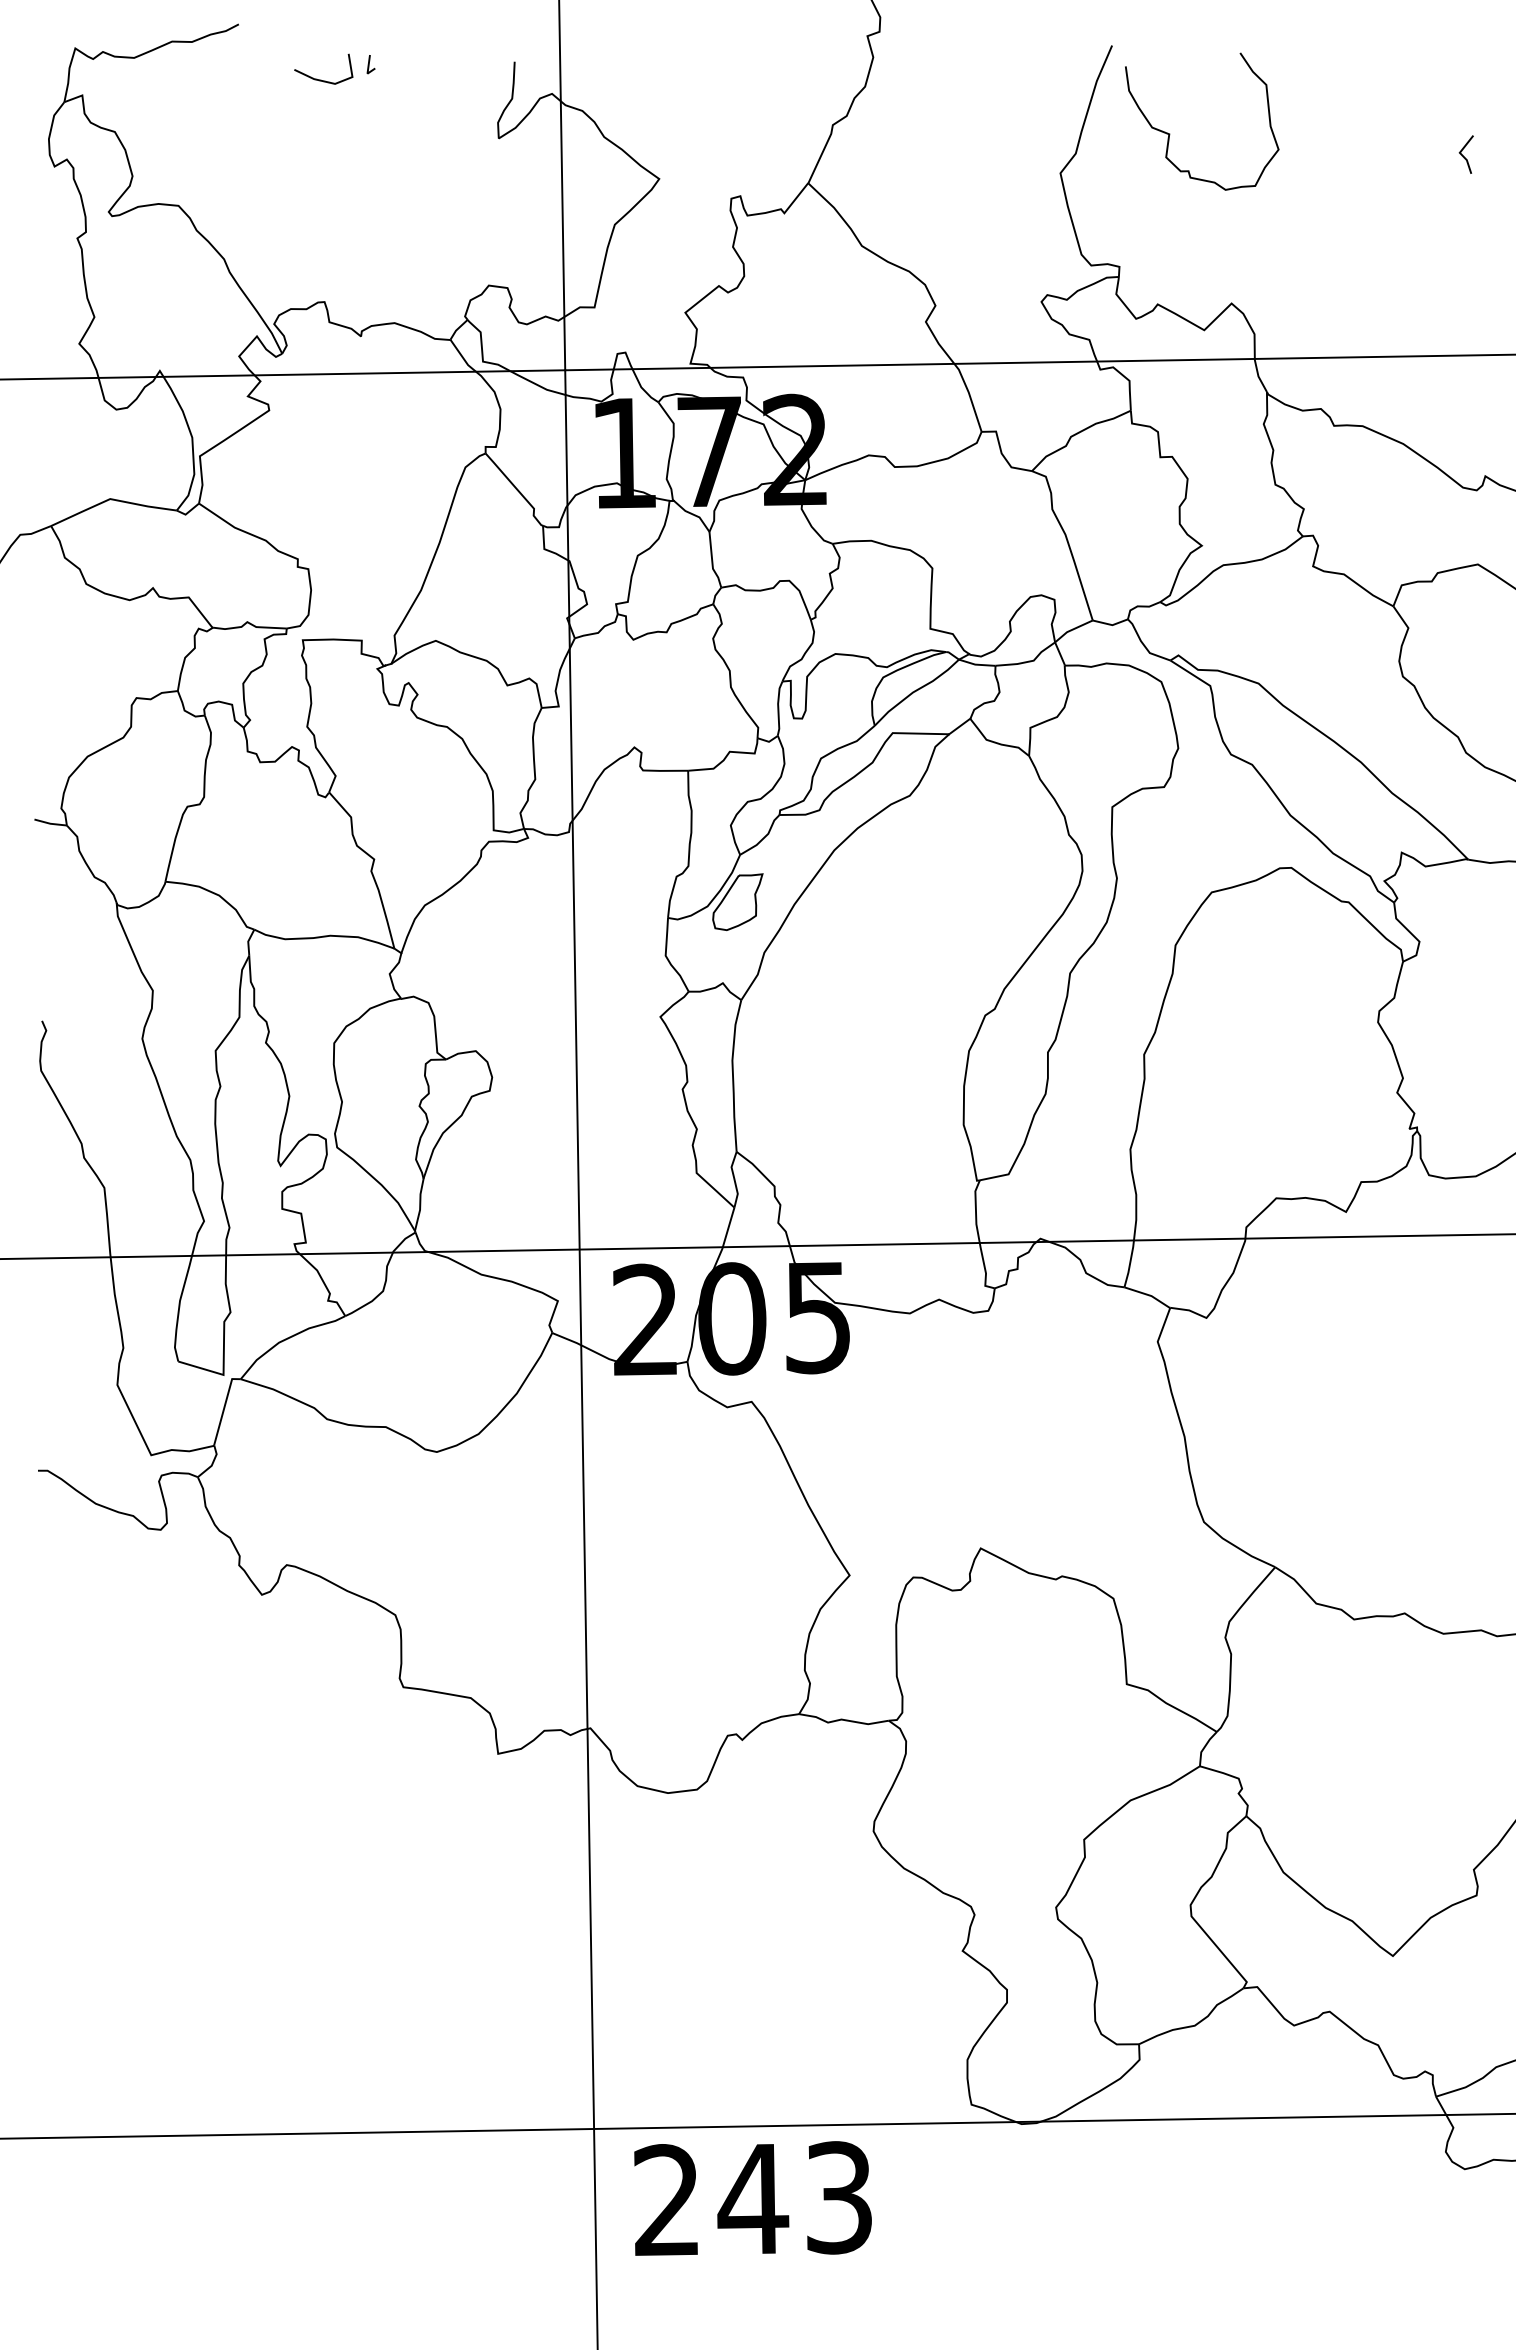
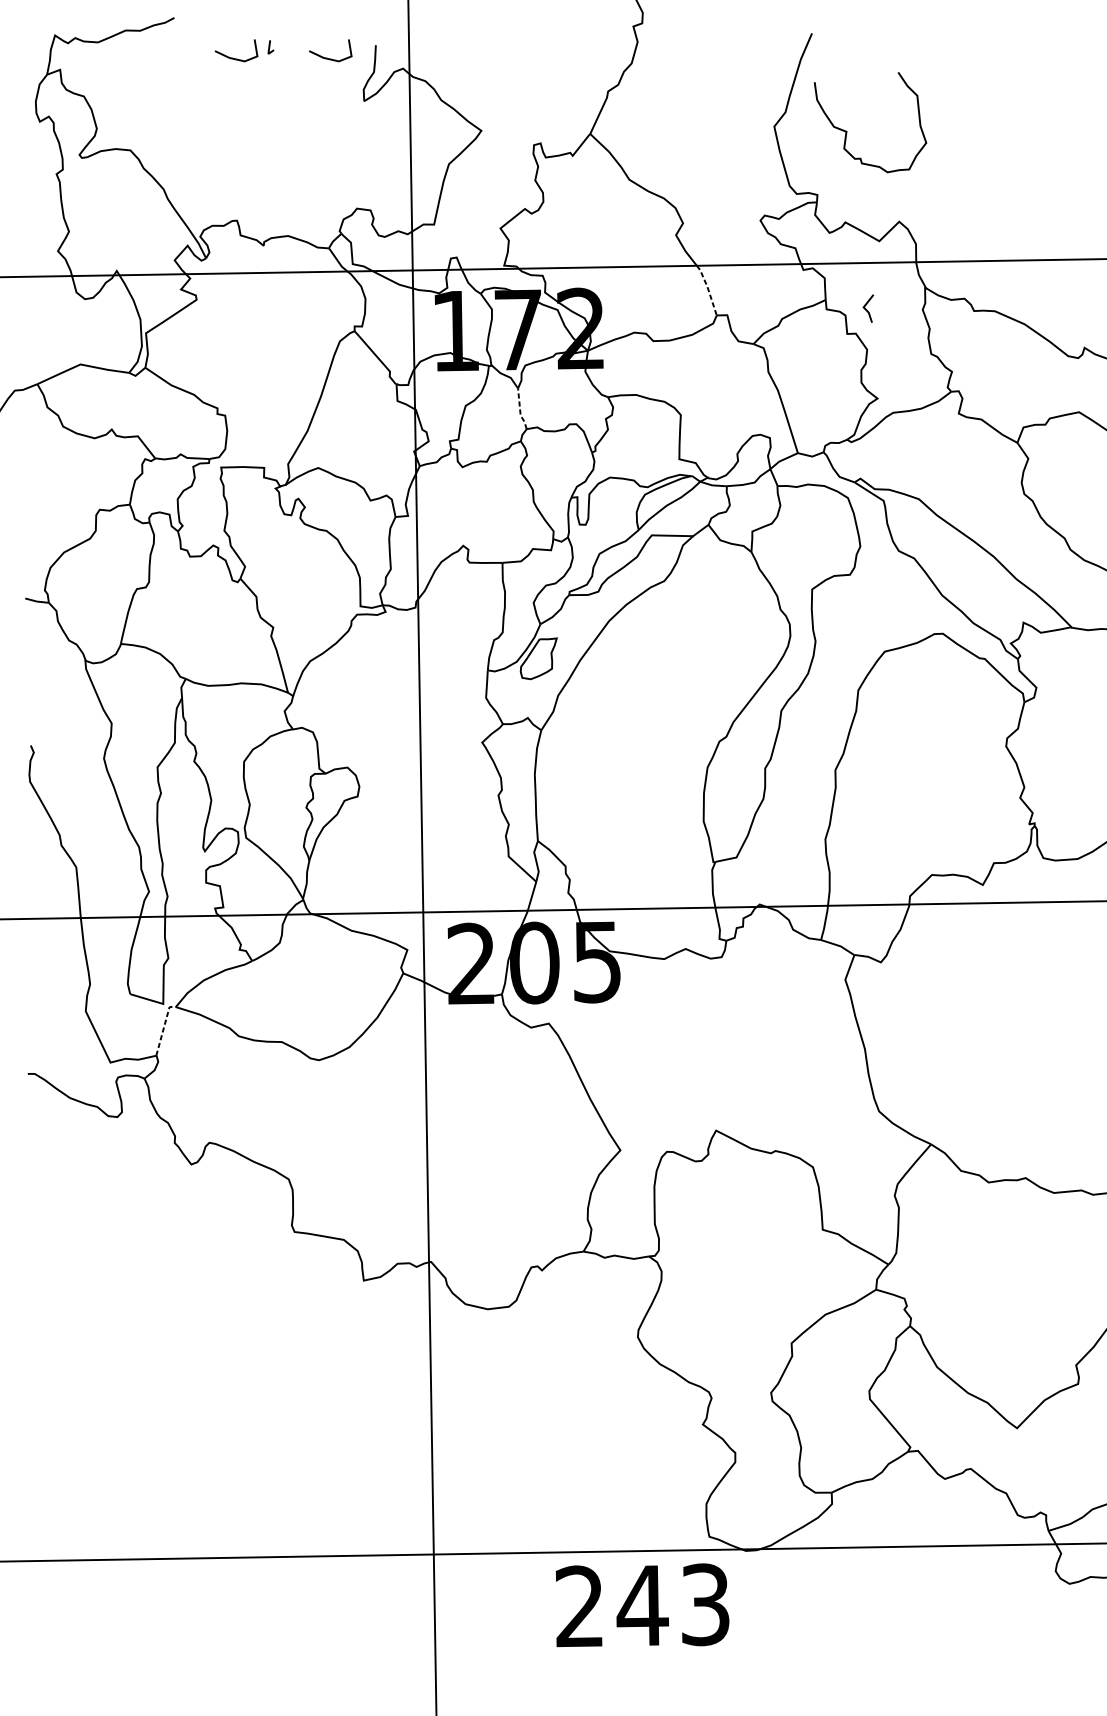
line: (450, 79) -> (328, 58), added
curve: (1170, 133) -> (847, 131), moved
line: (1463, 155) -> (866, 309), moved
line: (970, 396) -> (708, 289), solid -> dashed
line: (712, 562) -> (520, 410), solid -> dashed
line: (224, 1407) -> (163, 1027), solid -> dashed
text: (752, 2198) -> (642, 1605), moved

